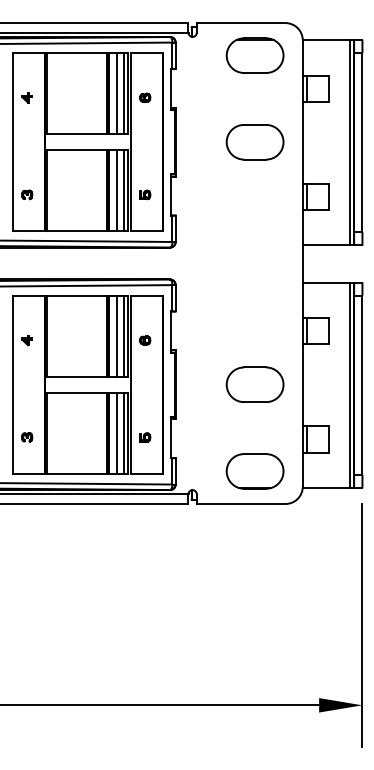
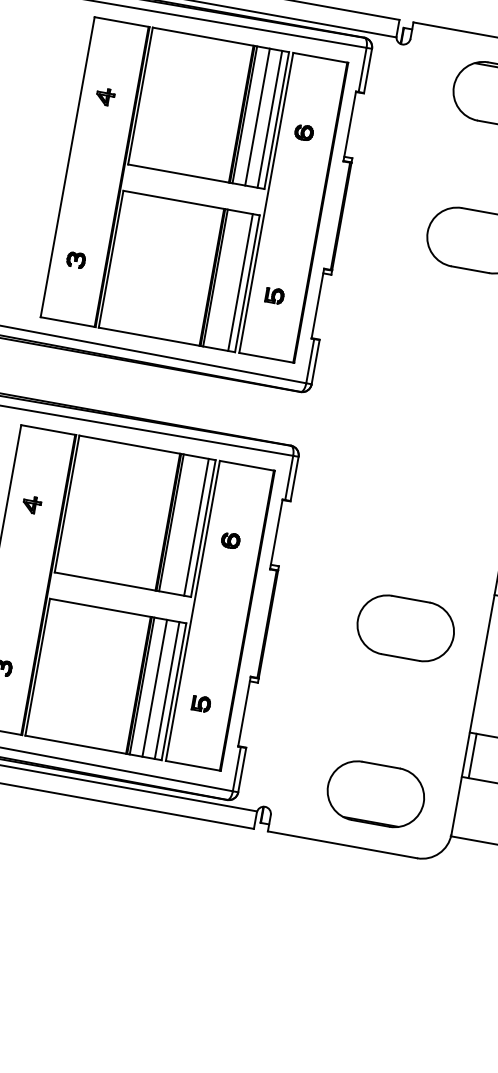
line: (116, 190) -> (227, 279), removed
line: (116, 335) -> (183, 523), removed
part: (254, 384) -> (404, 627), moved

